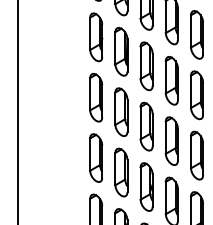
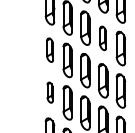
part: (171, 80) -> (103, 38), size x0.7
part: (96, 97) -> (50, 50), size x0.7
part: (96, 157) -> (50, 92), size x0.6

